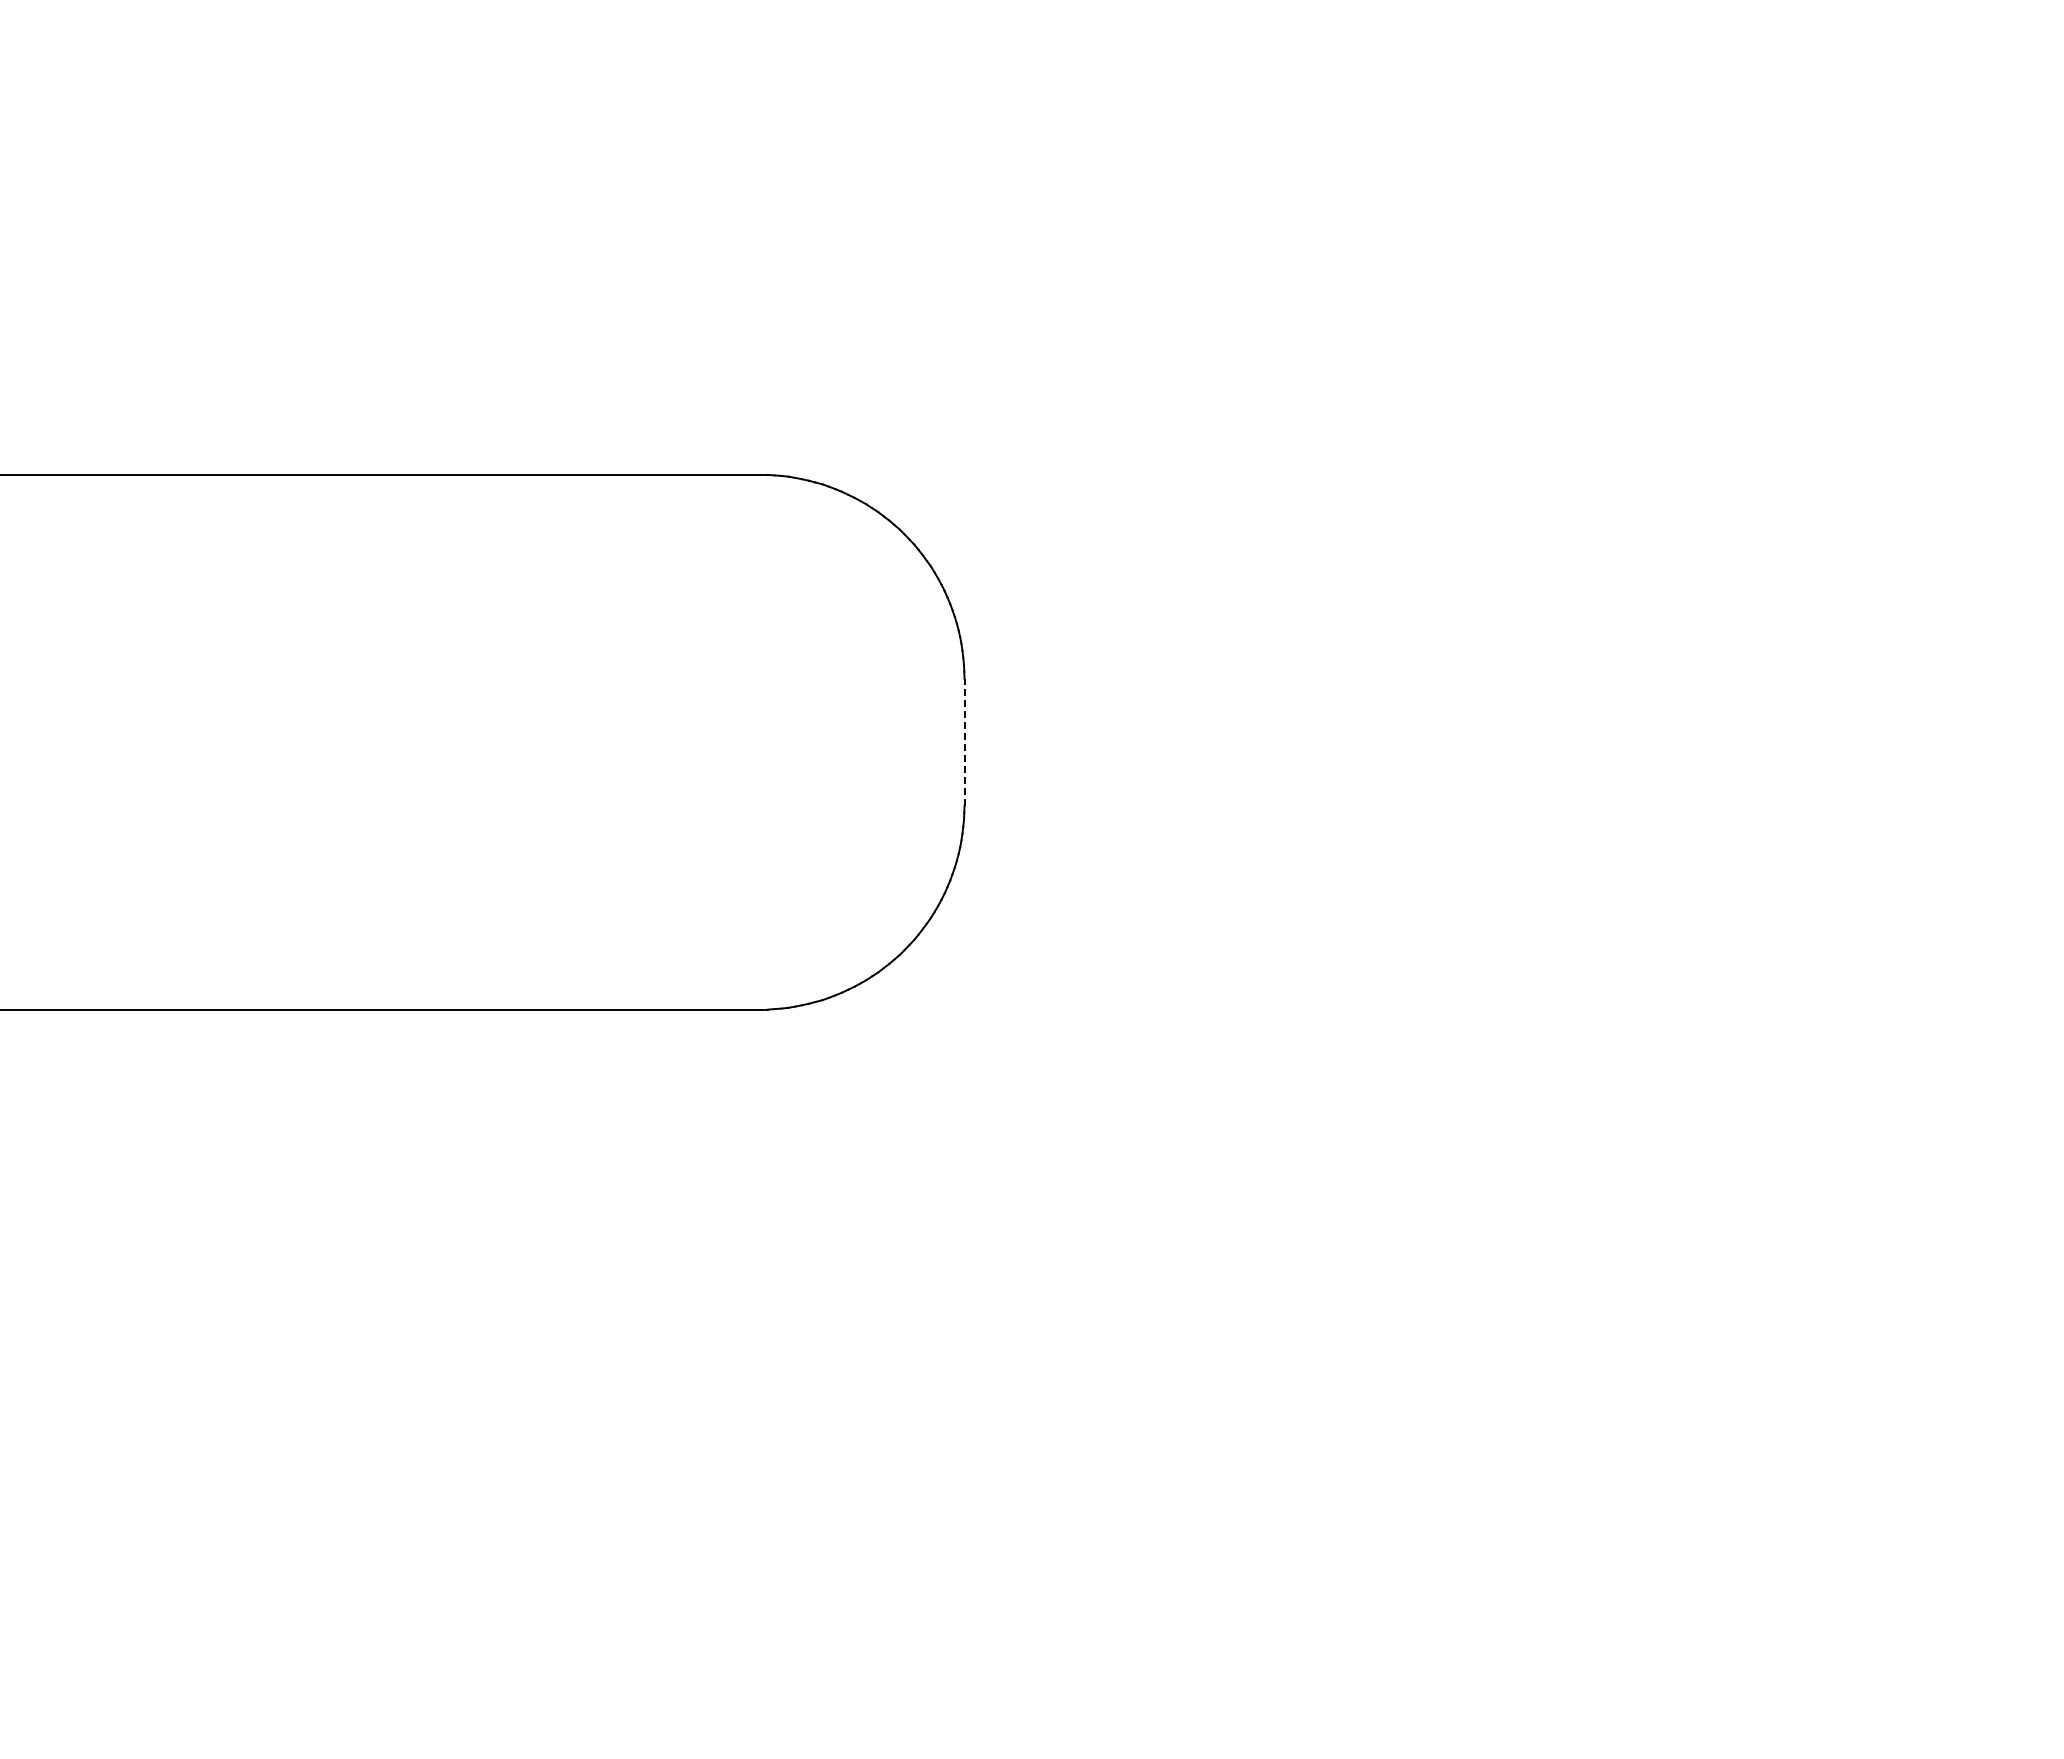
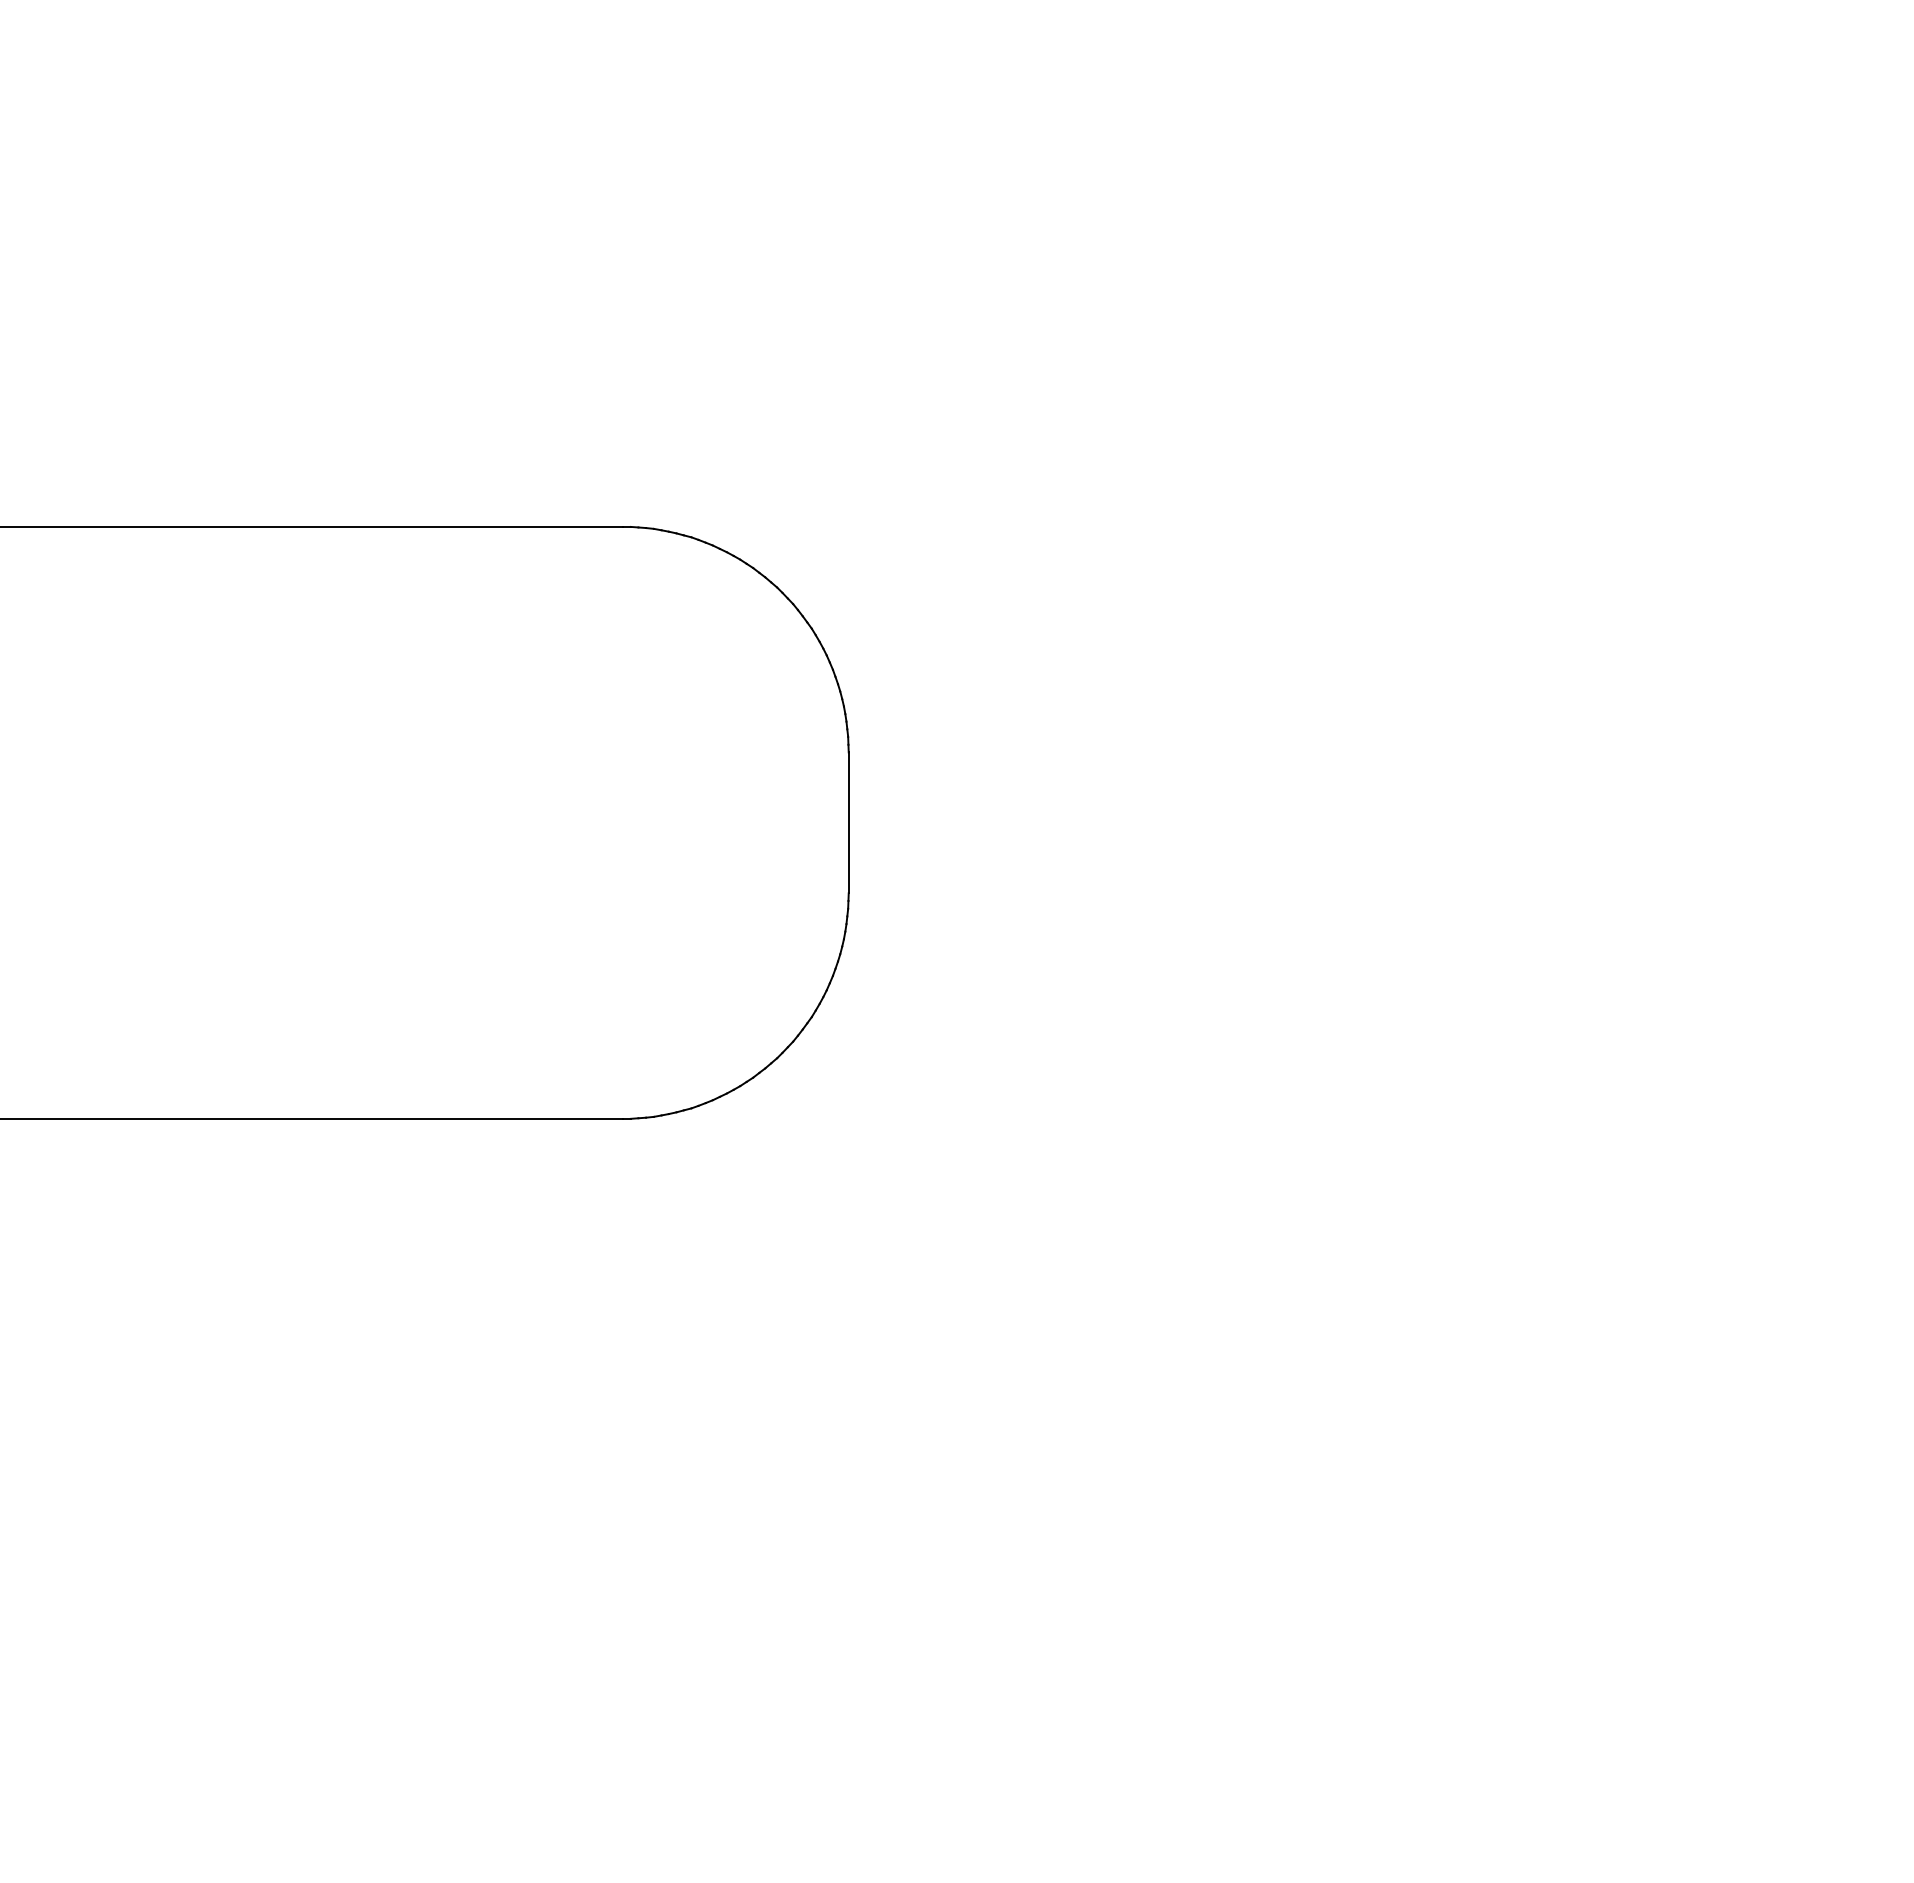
line: (964, 742) -> (848, 823), dashed -> solid

